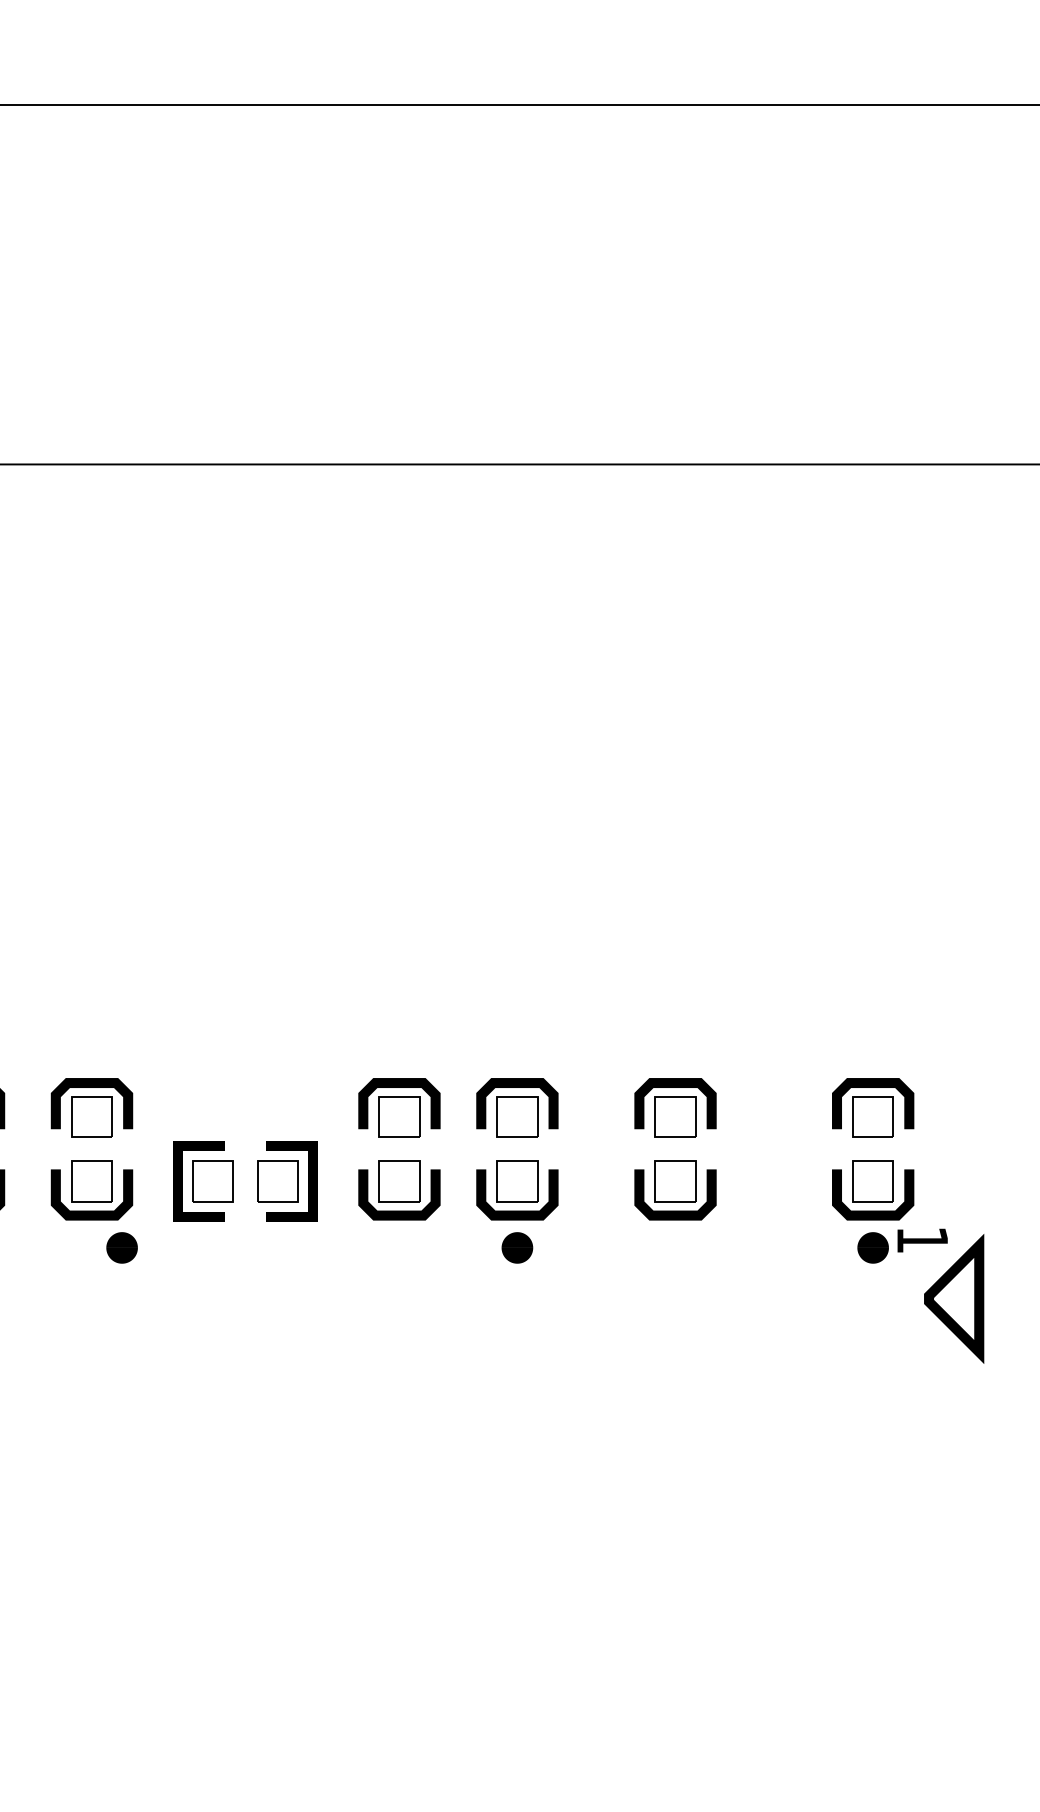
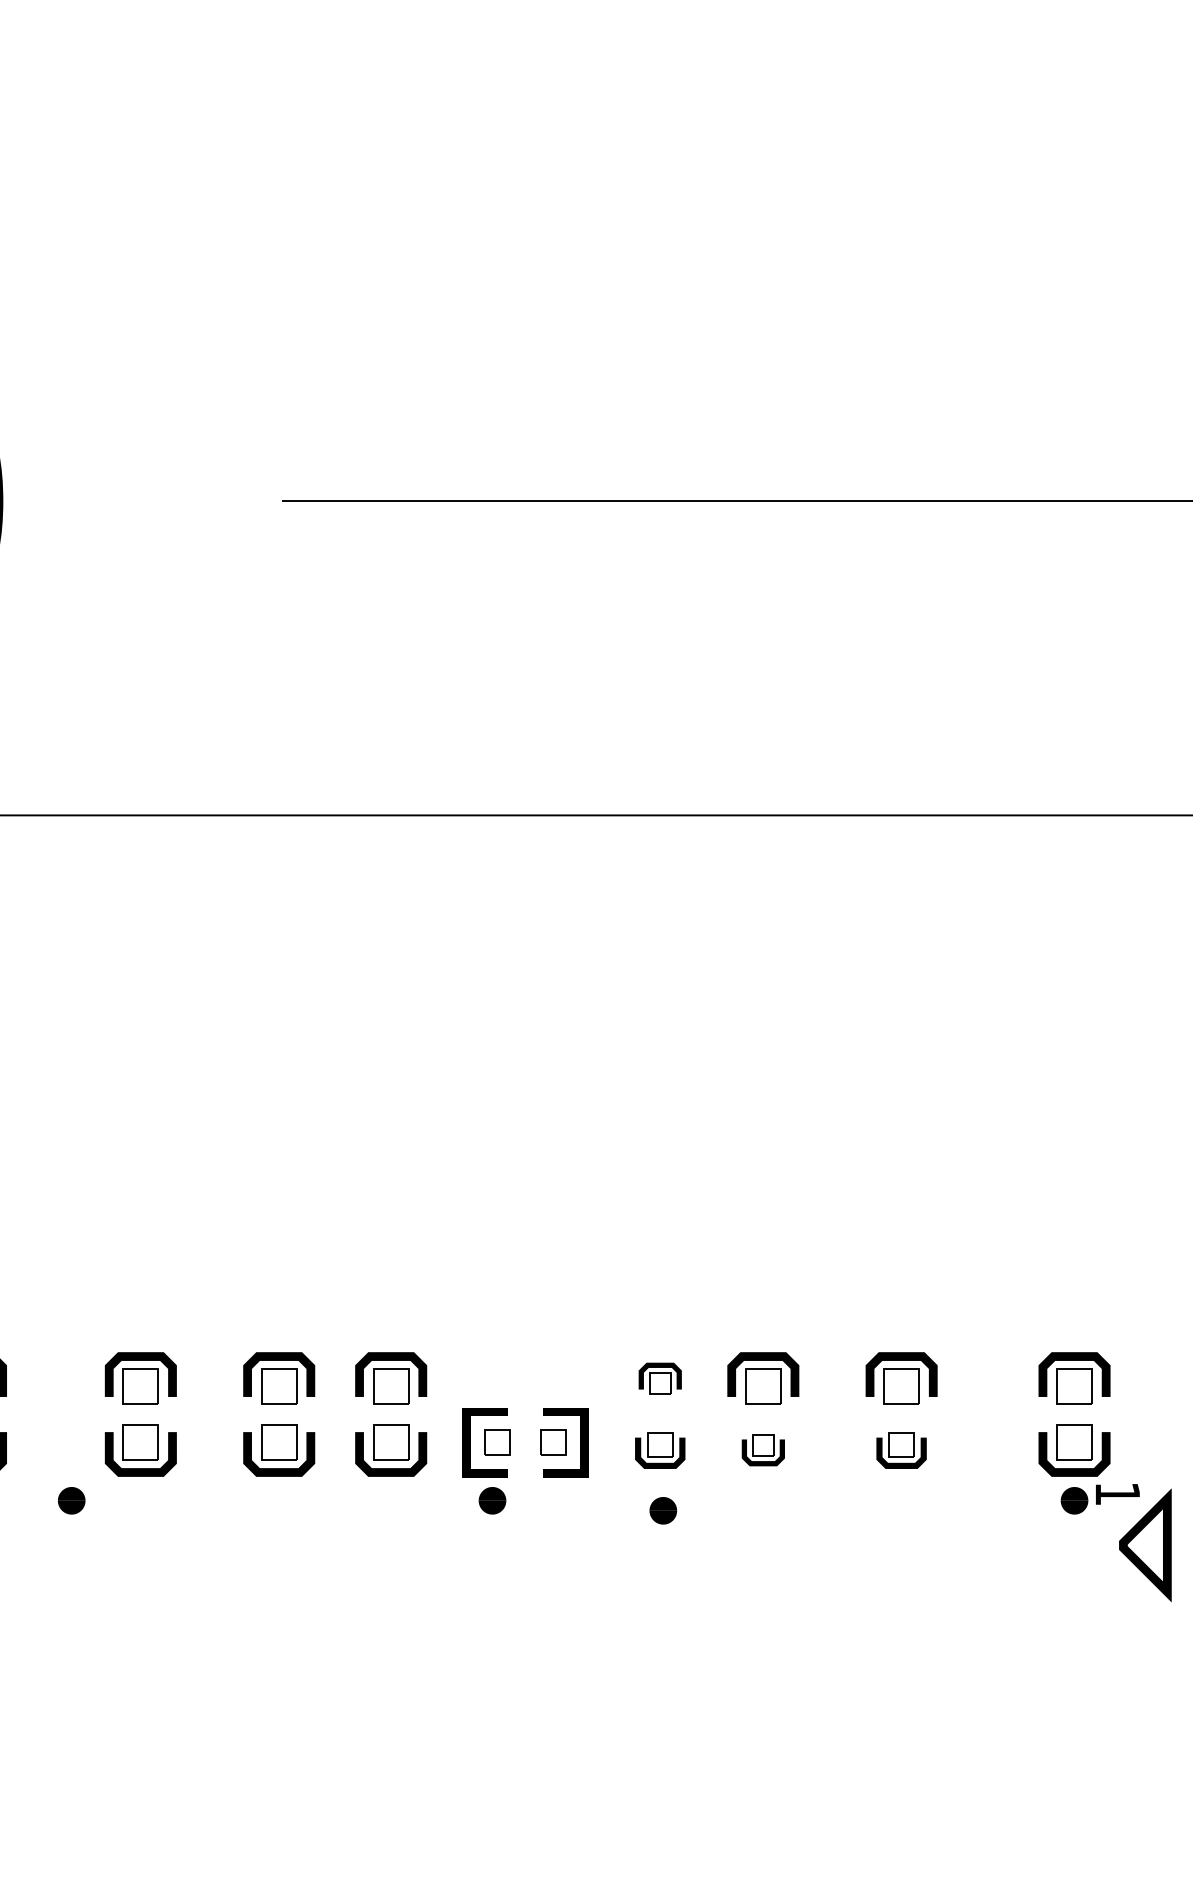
part: (399, 1108) -> (660, 1378), size x0.6
part: (213, 1181) -> (497, 1442), size x0.7
part: (277, 1181) -> (553, 1442), size x0.7
part: (399, 1190) -> (660, 1450), size x0.7
part: (517, 1190) -> (763, 1450), size x0.6
part: (675, 1190) -> (901, 1450), size x0.7
part: (122, 1247) -> (492, 1500), moved
part: (517, 1247) -> (663, 1510), moved

